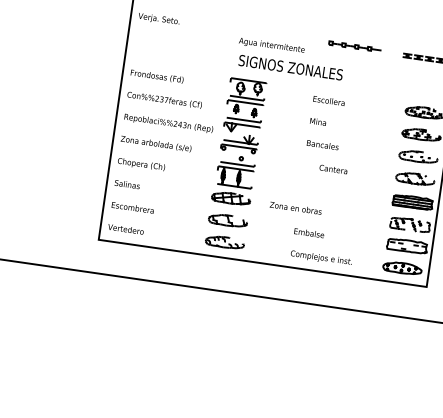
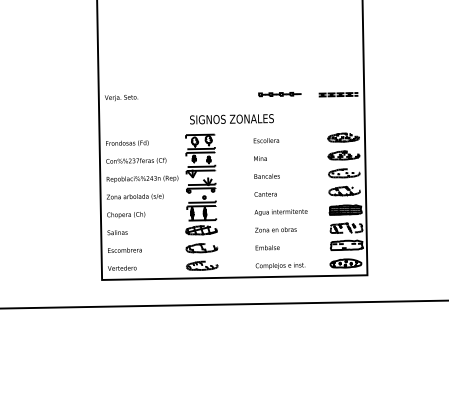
text: (271, 45) -> (280, 212), moved
text: (333, 169) -> (265, 194), moved
text: (295, 207) -> (275, 229), moved

